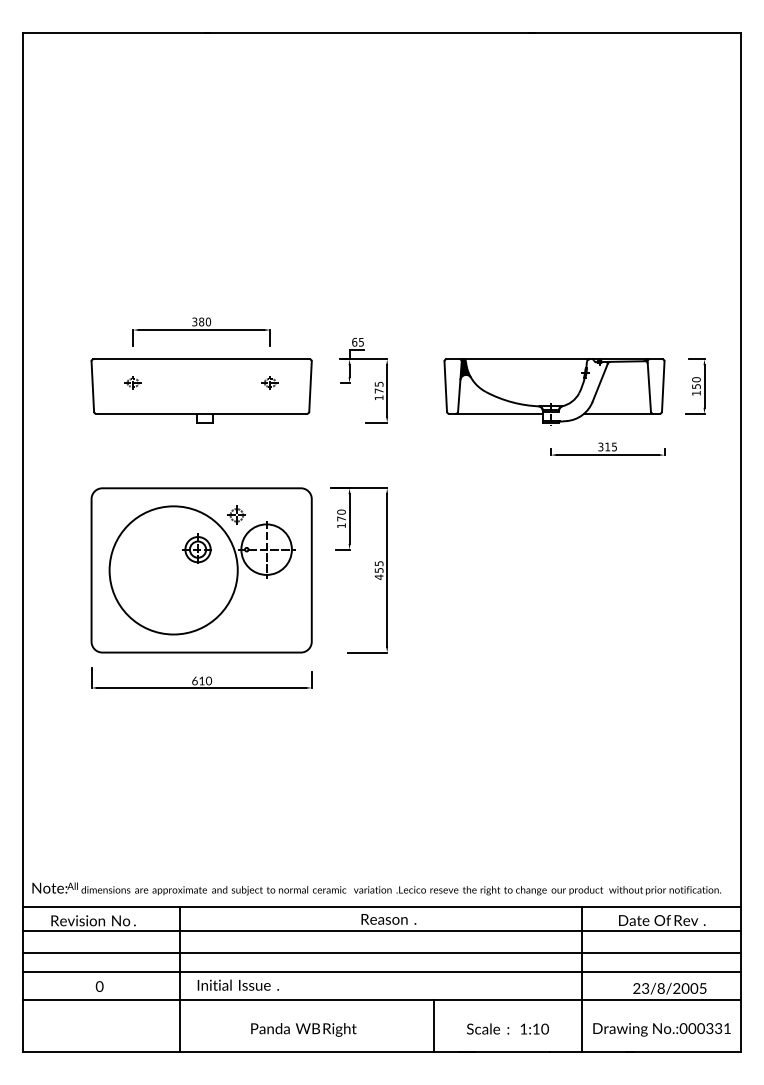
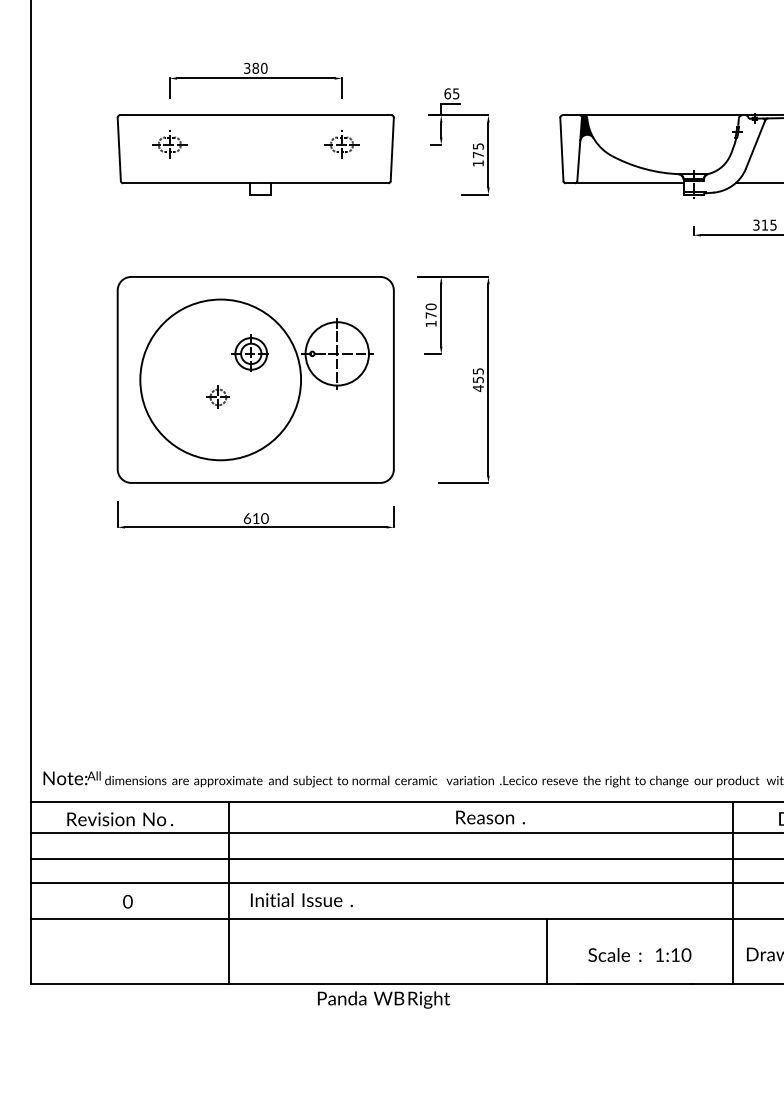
part: (132, 382) -> (169, 144), size x1.6
part: (269, 382) -> (340, 144), size x1.6
part: (236, 514) -> (217, 396), moved
text: (303, 1029) -> (383, 999), moved

